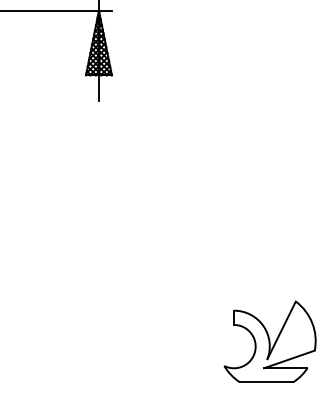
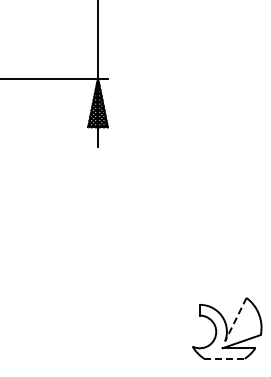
line: (281, 331) -> (235, 320), solid -> dashed
line: (267, 381) -> (225, 358), solid -> dashed

